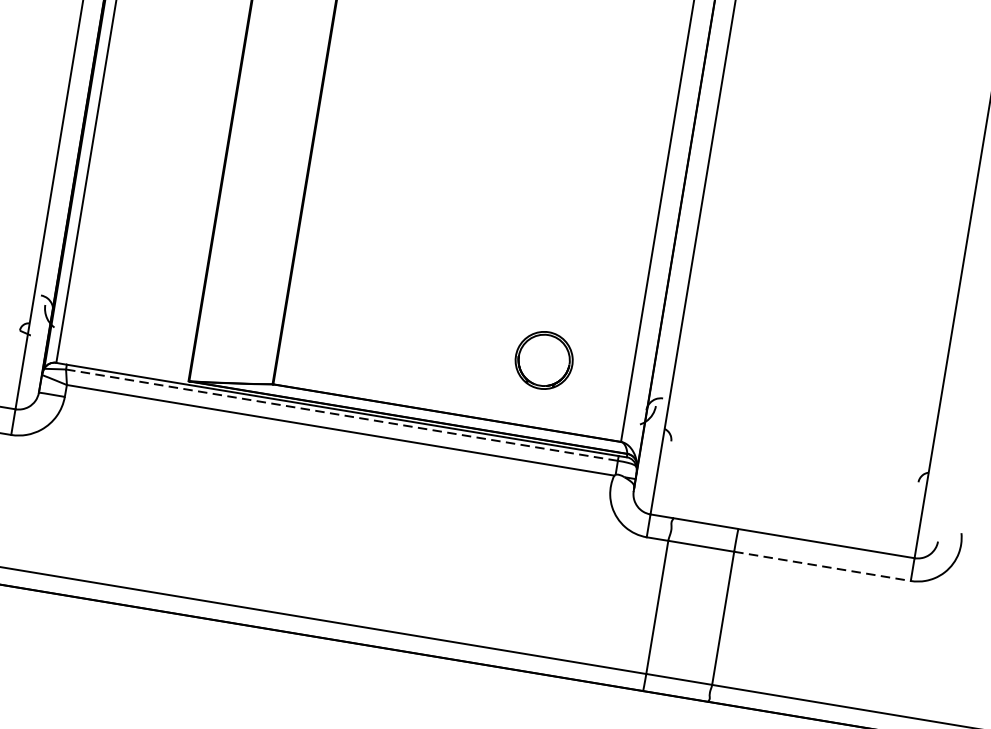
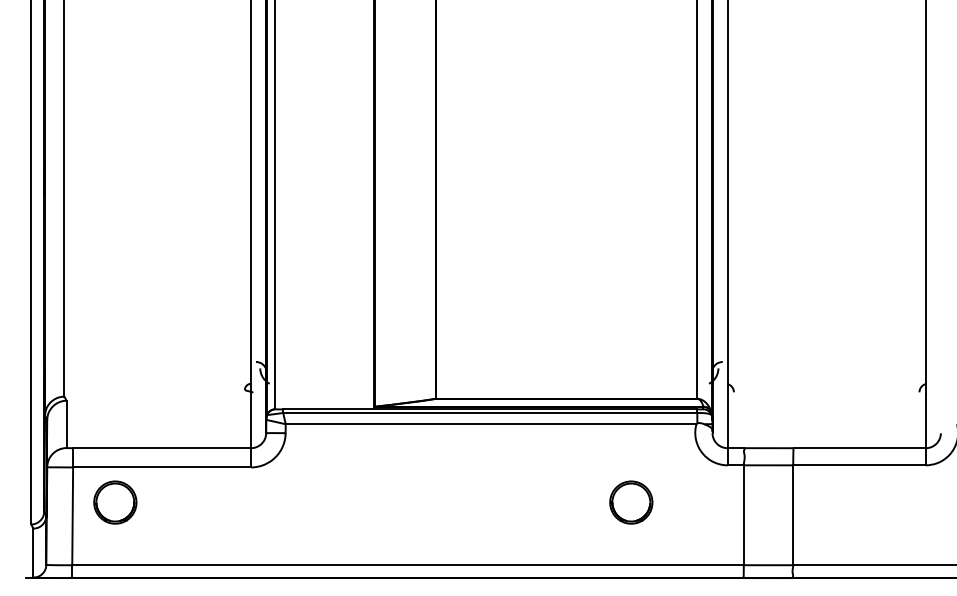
part: (544, 360) -> (631, 502), moved
line: (342, 415) -> (490, 413), dashed -> solid
line: (823, 566) -> (860, 465), dashed -> solid

